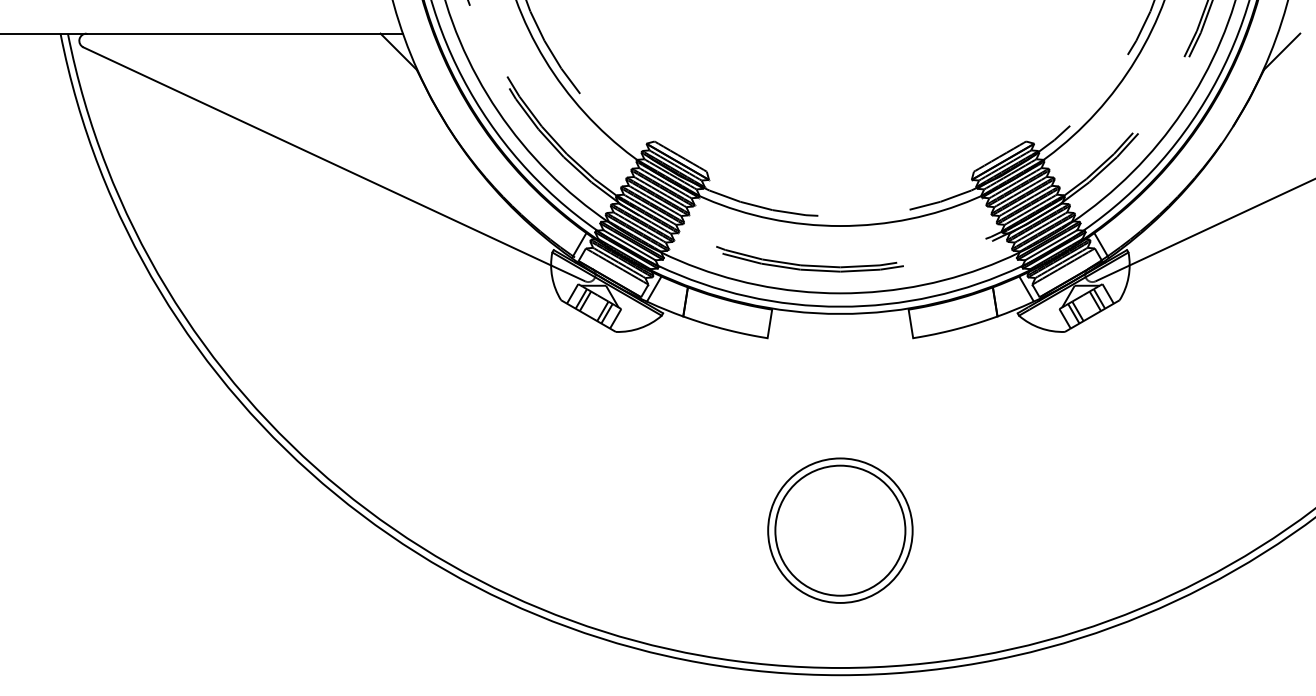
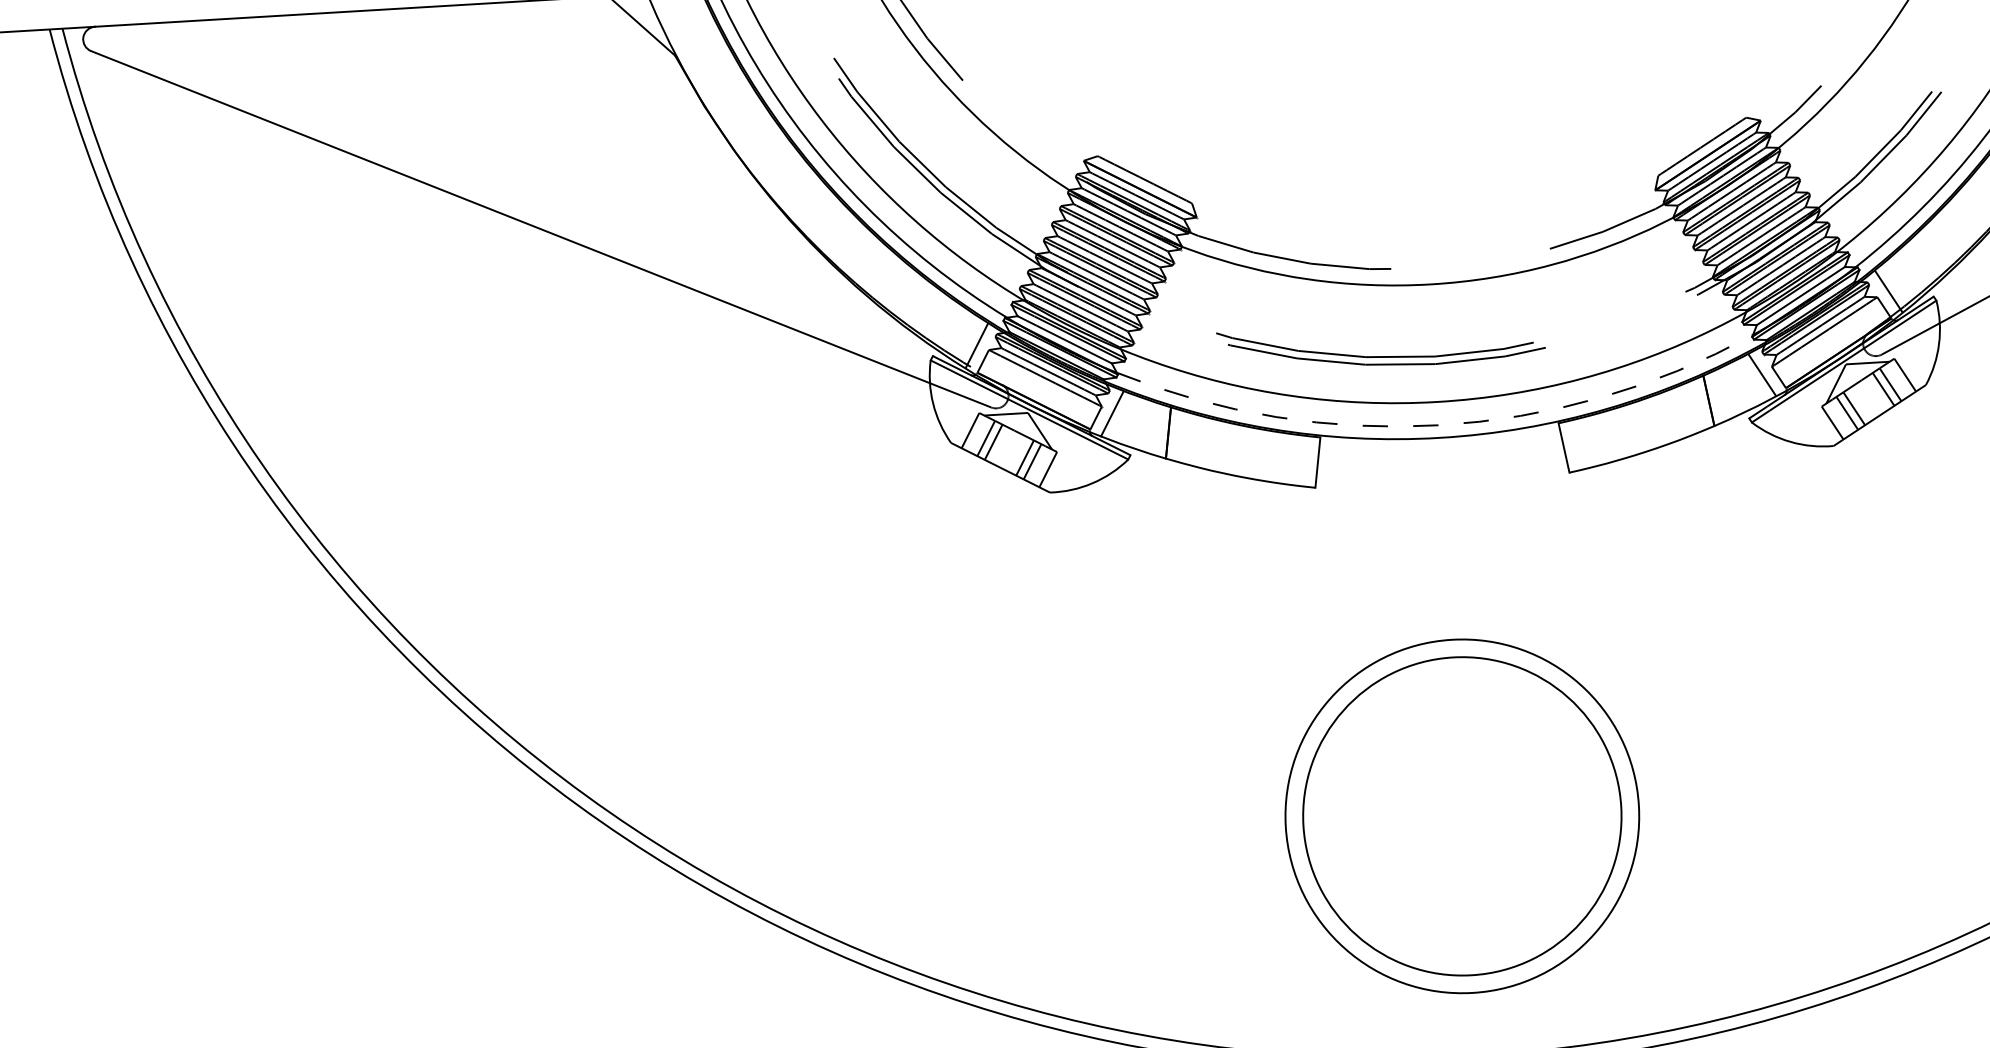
arc: (840, 306) -> (1439, 424), solid -> dashed
part: (840, 530) -> (1462, 815), size x1.4

